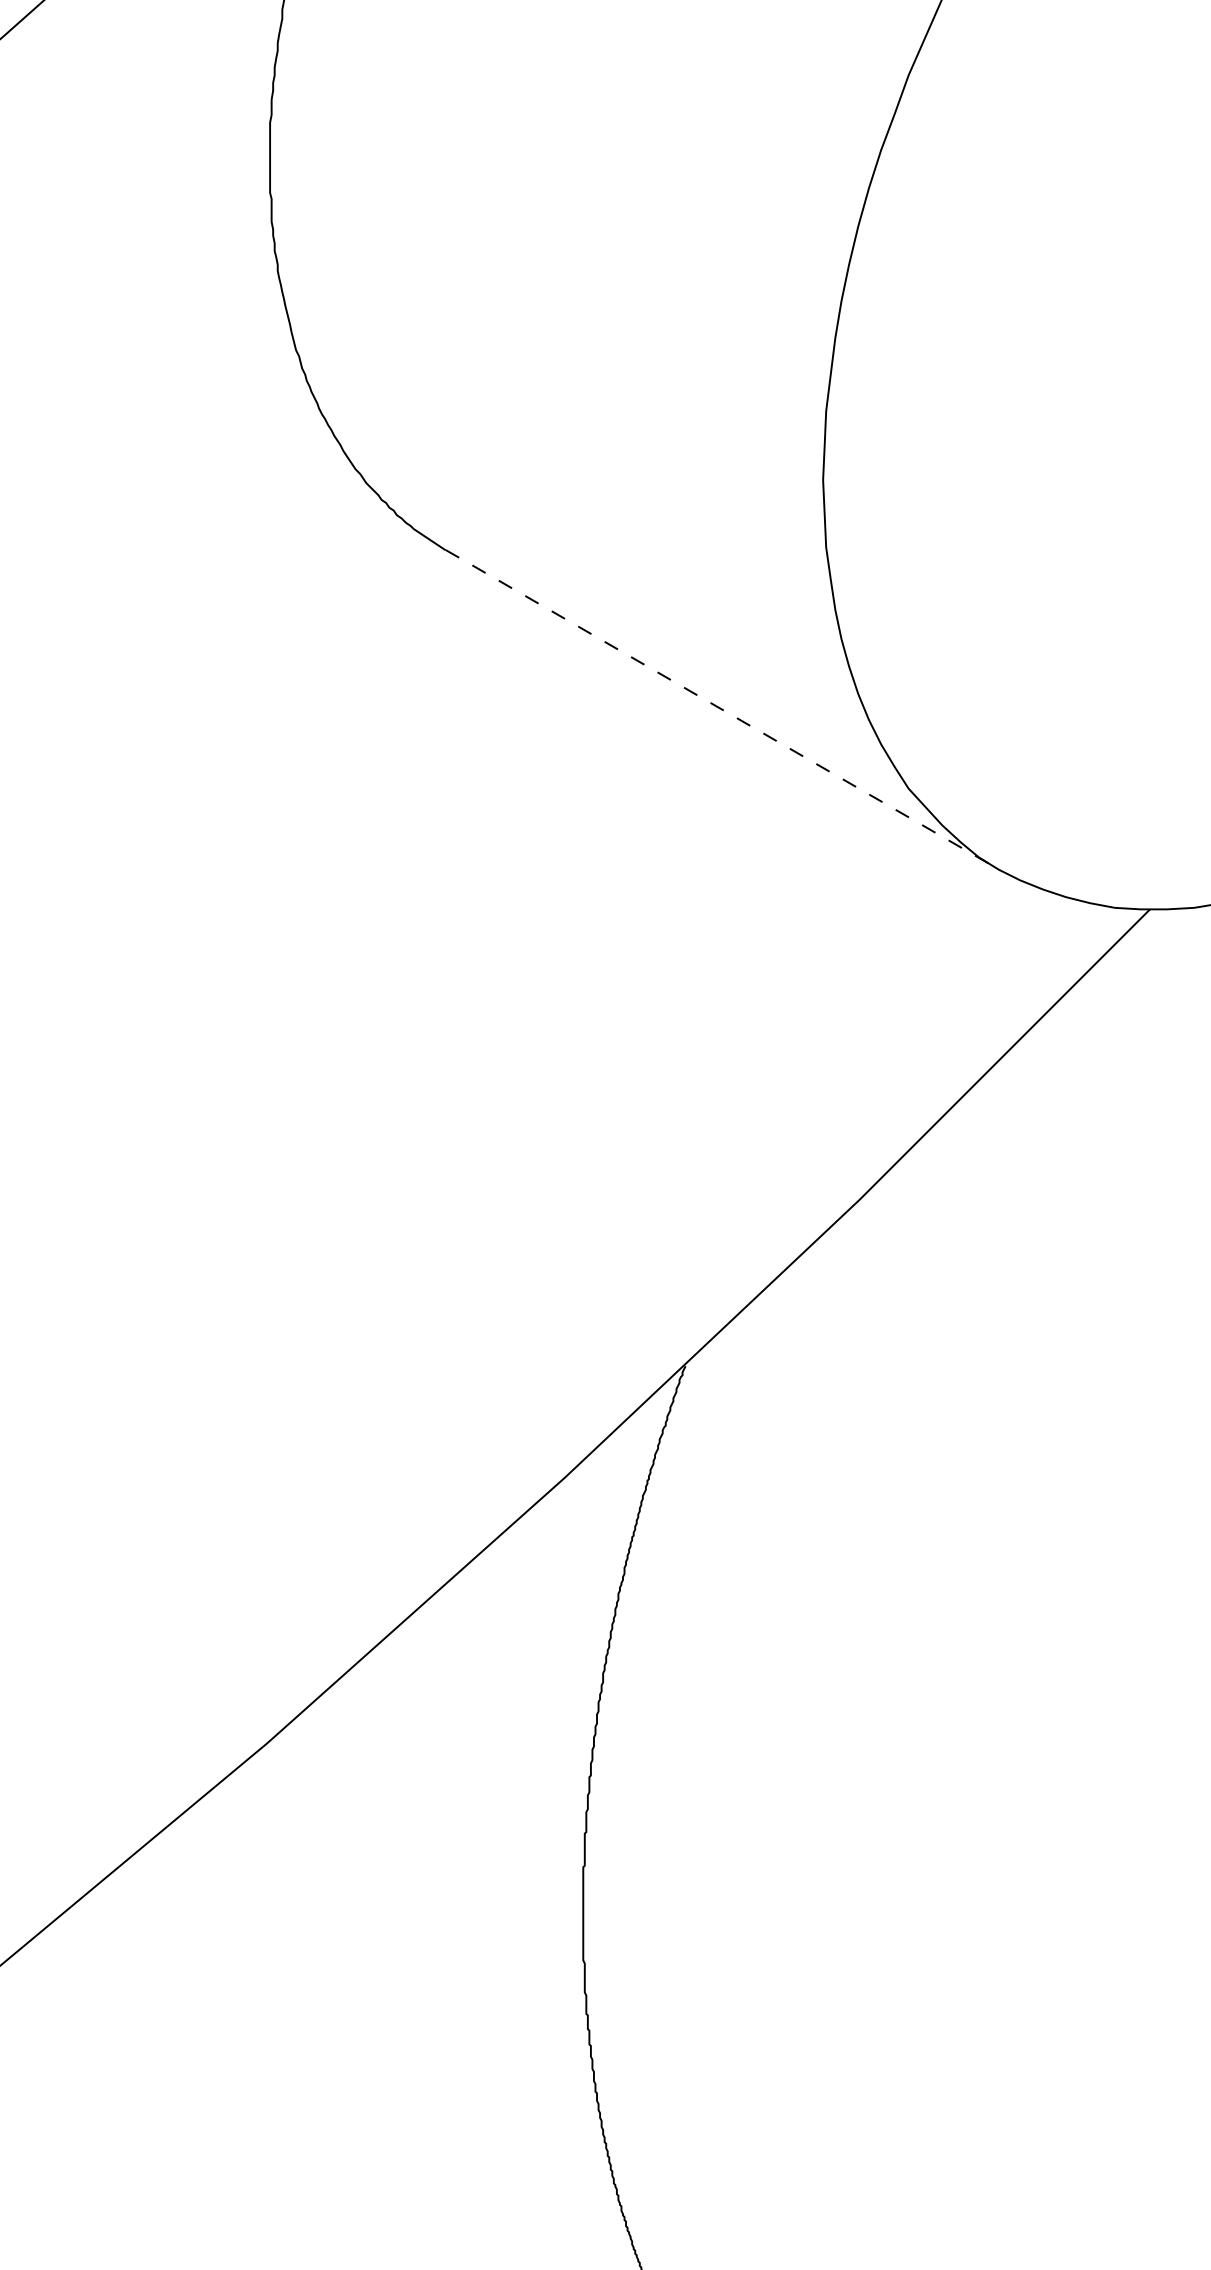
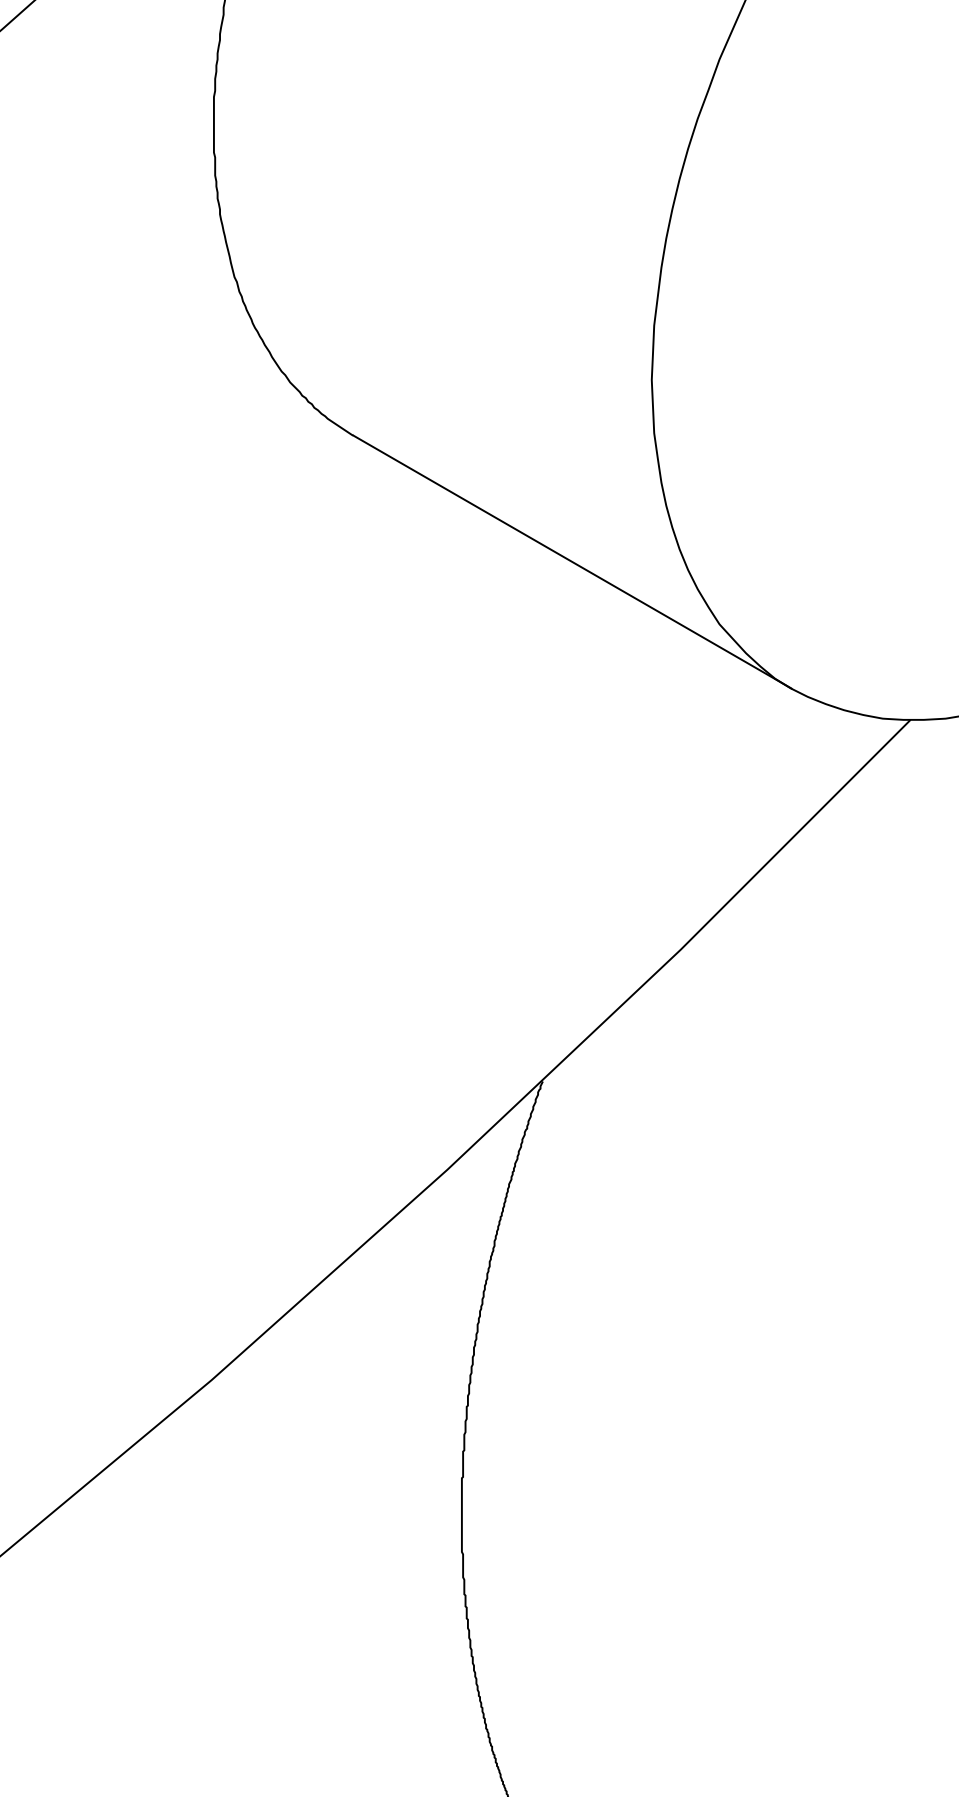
line: (722, 709) -> (572, 561), dashed -> solid

